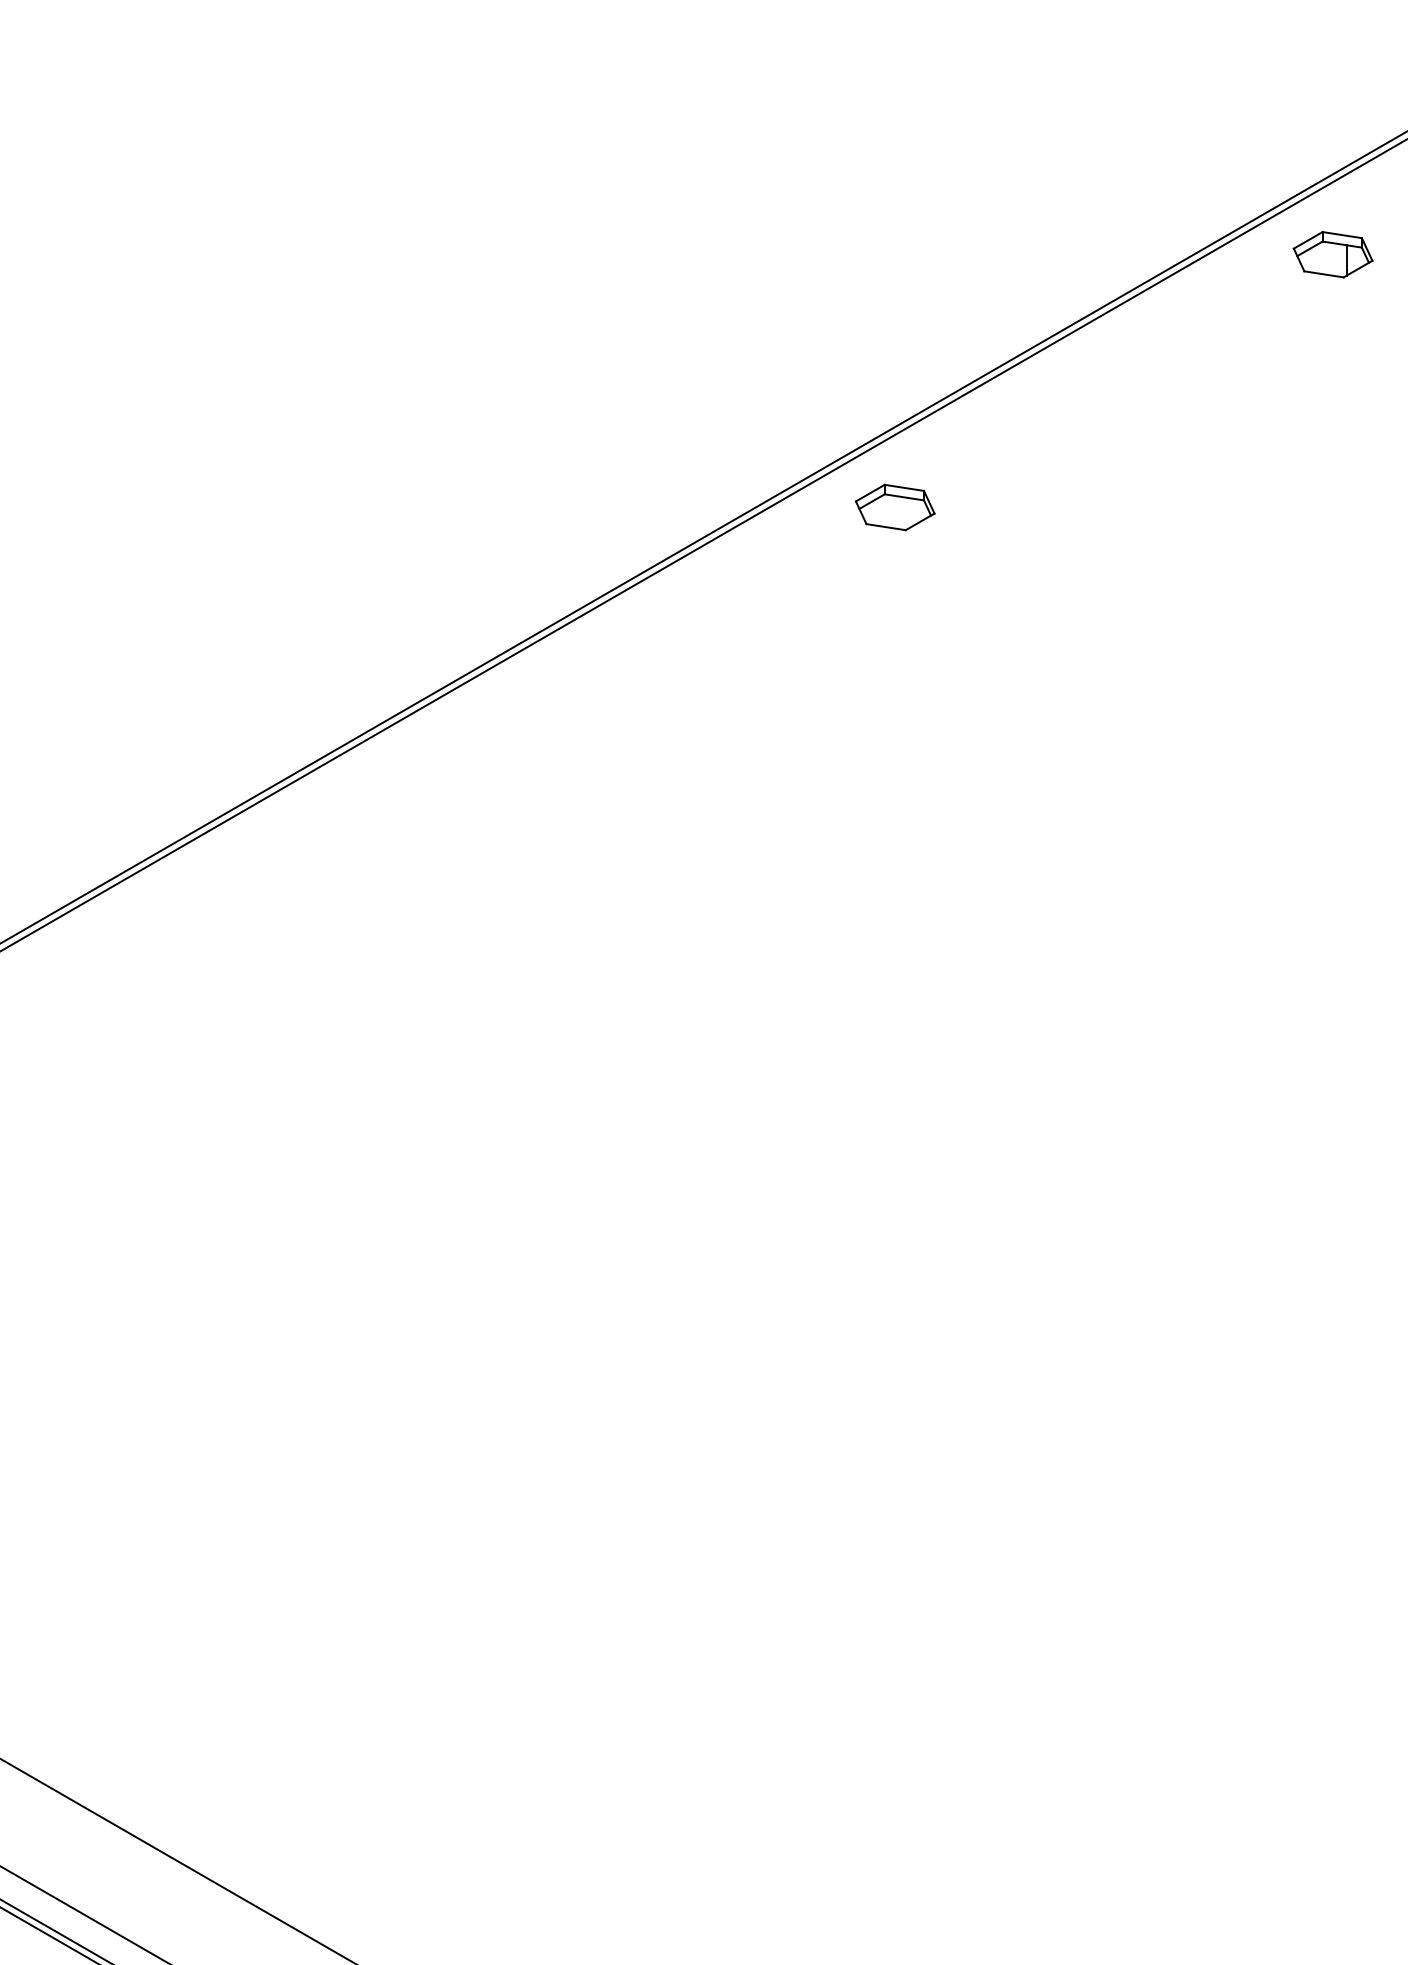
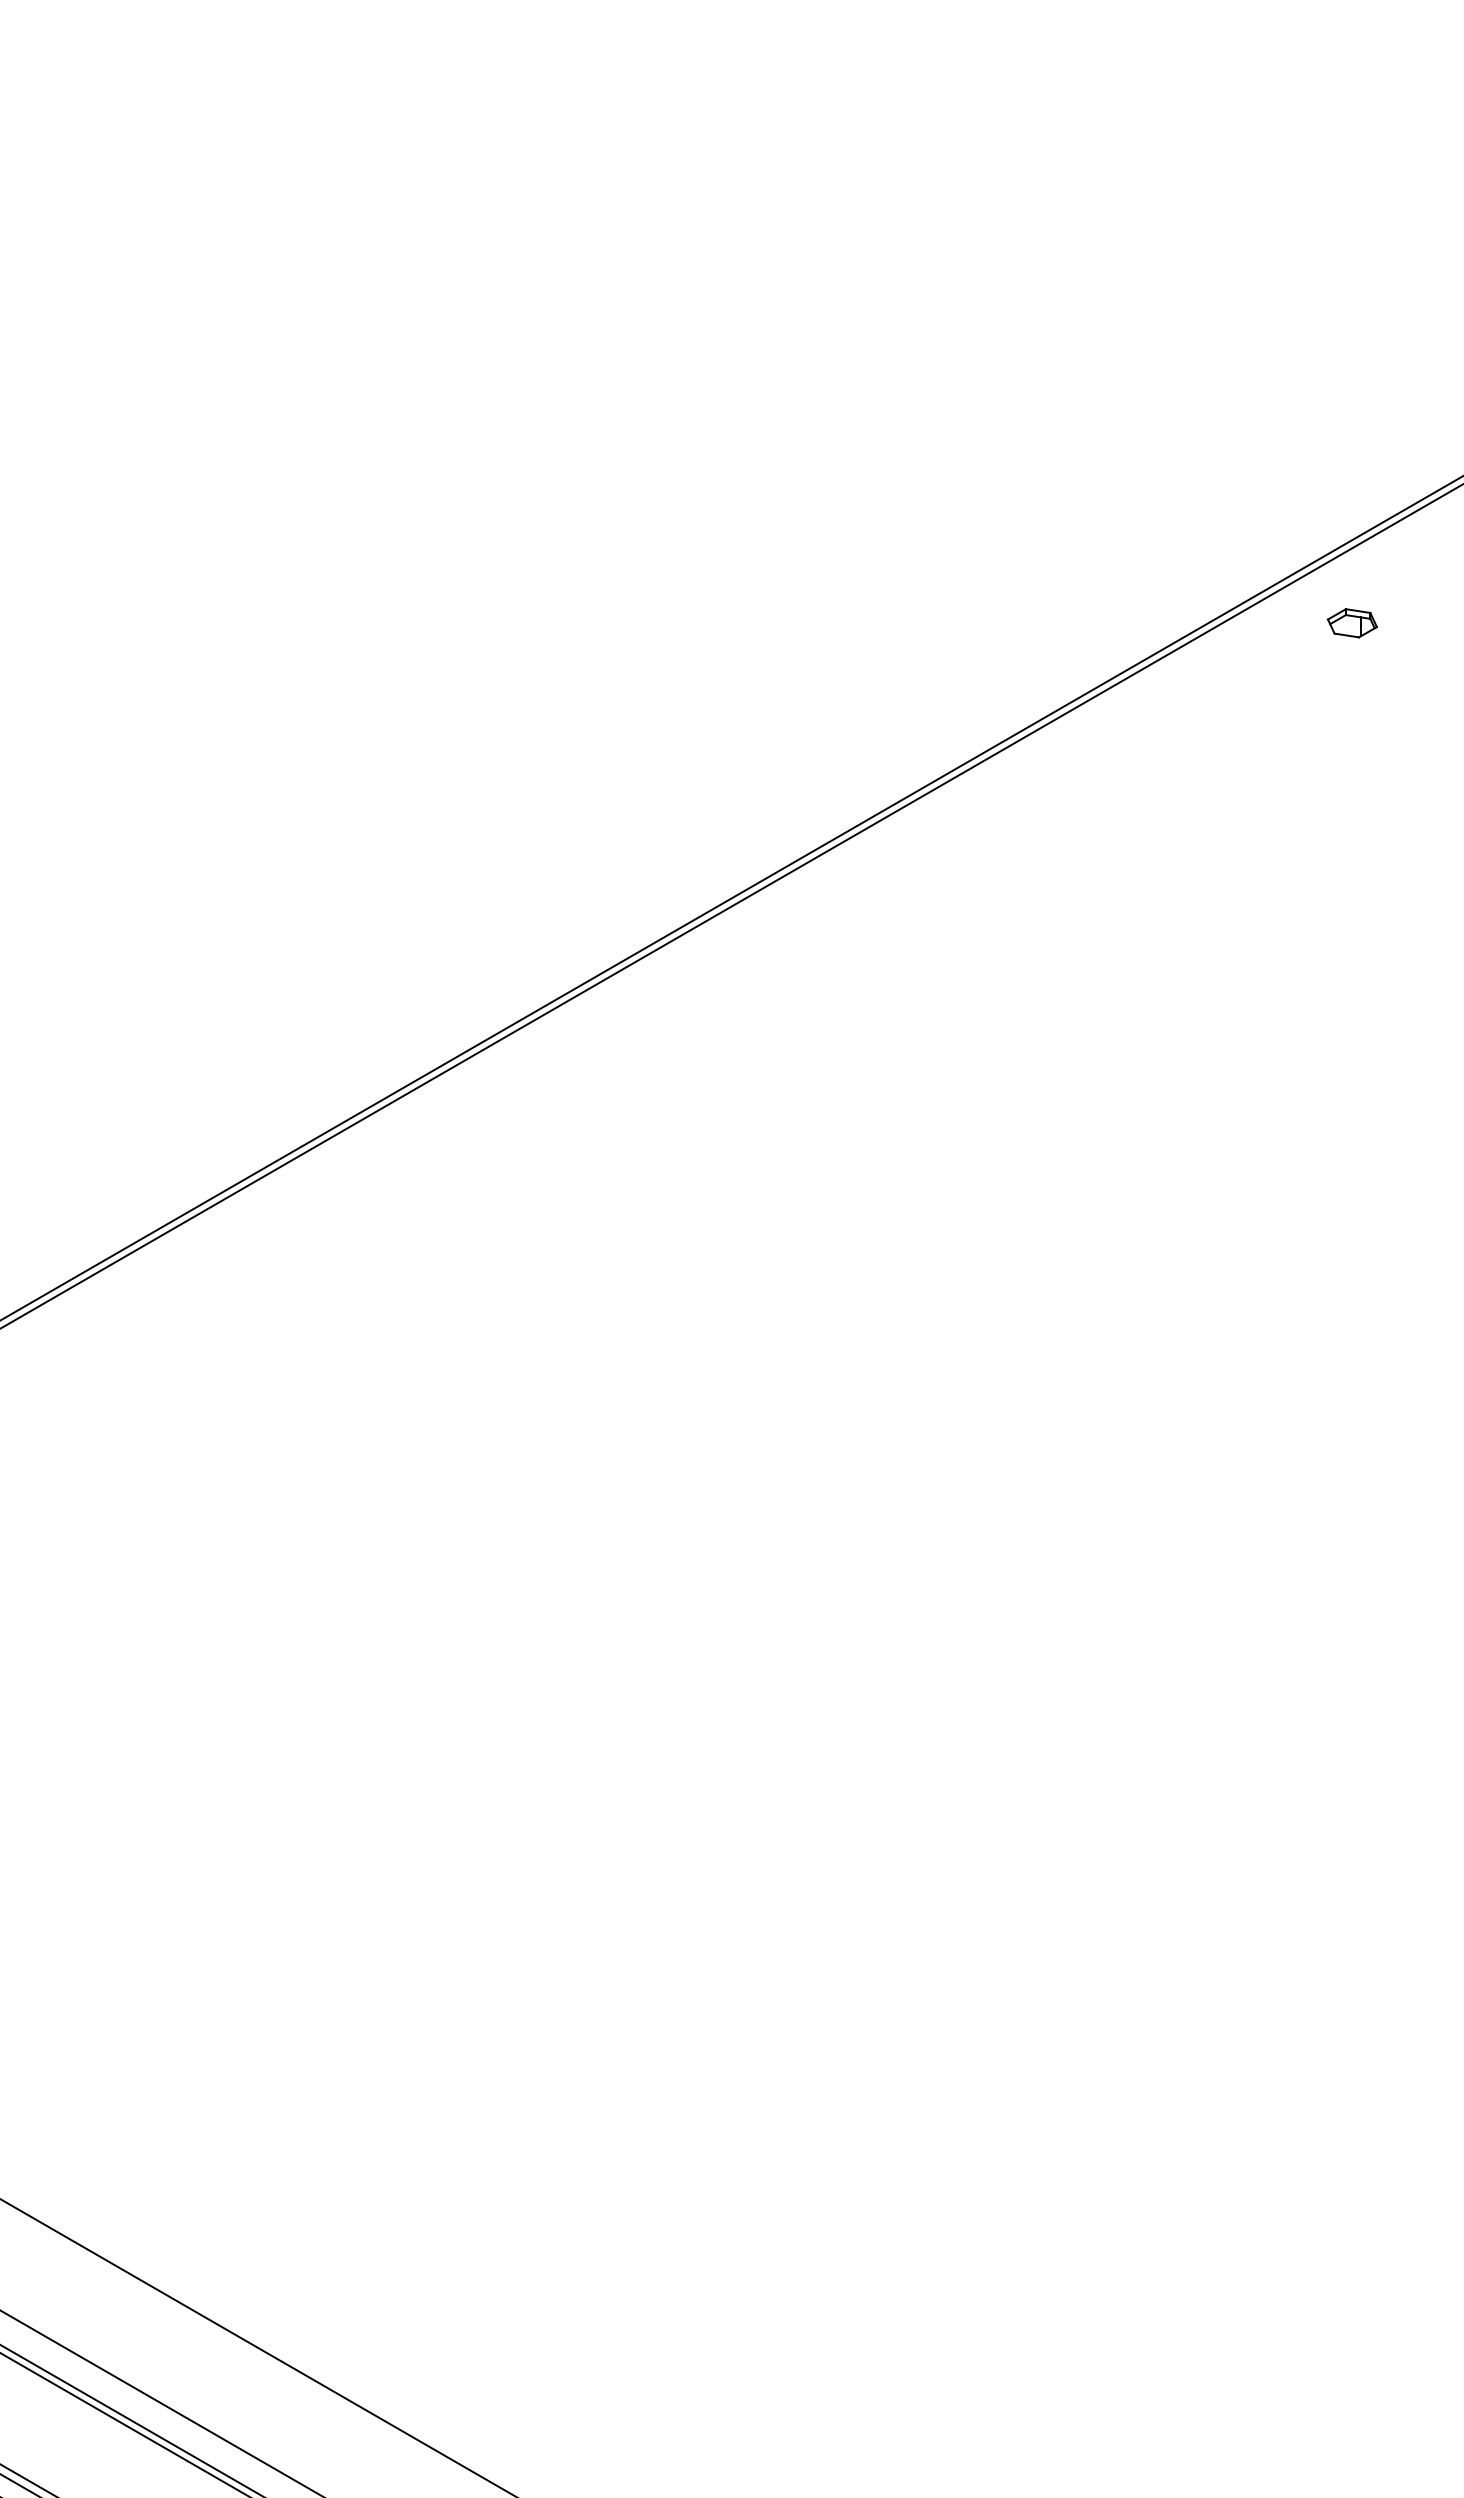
part: (1333, 253) -> (1352, 622), size x0.6
part: (895, 506) -> (898, 884), removed

